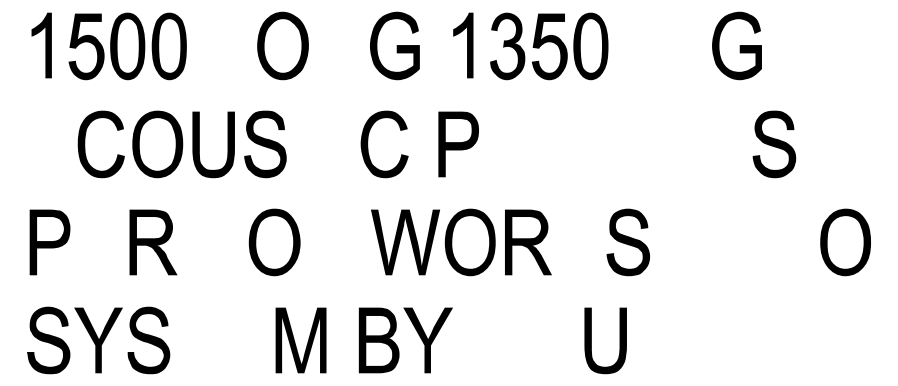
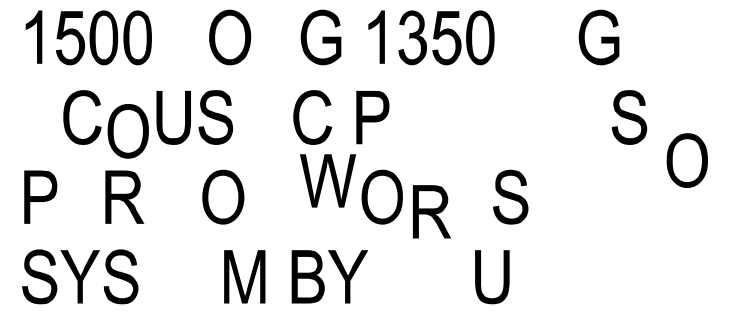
part: (157, 144) -> (128, 131), moved
part: (405, 242) -> (328, 180), moved
part: (528, 242) -> (432, 211), moved
part: (845, 242) -> (687, 160), moved

